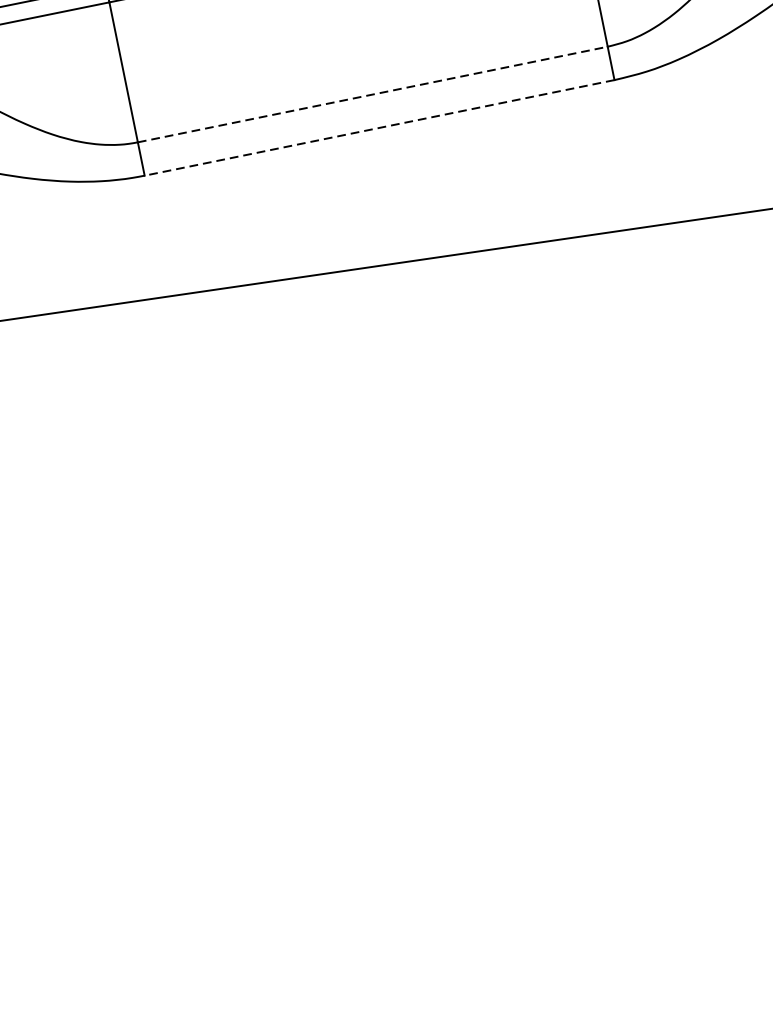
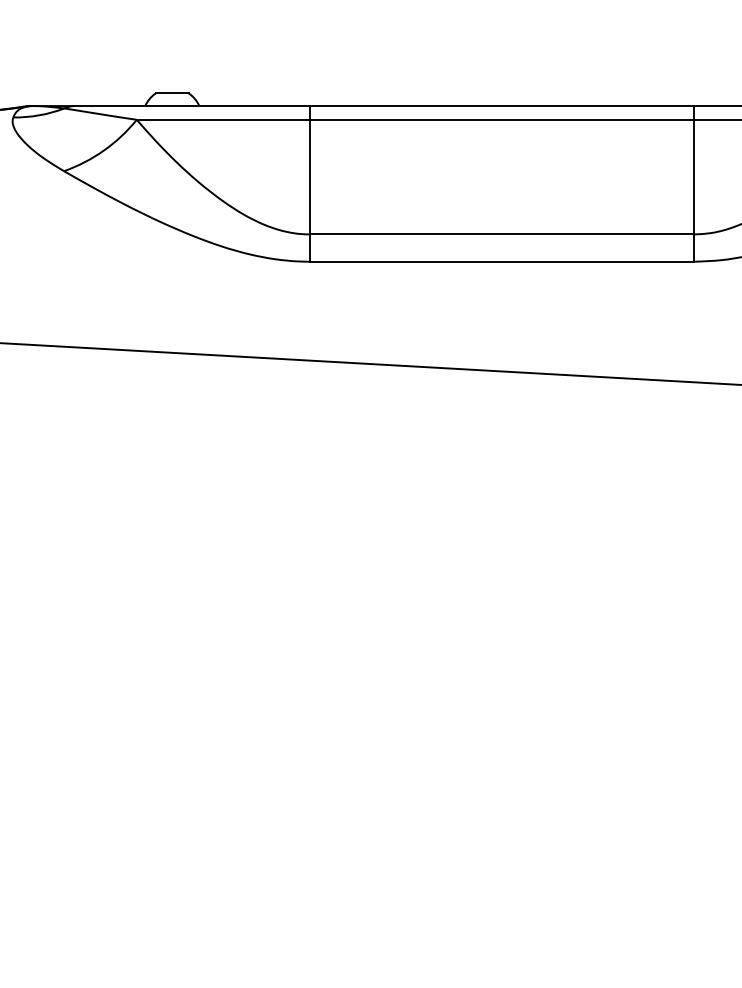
line: (373, 94) -> (502, 234), dashed -> solid
line: (378, 127) -> (501, 261), dashed -> solid

